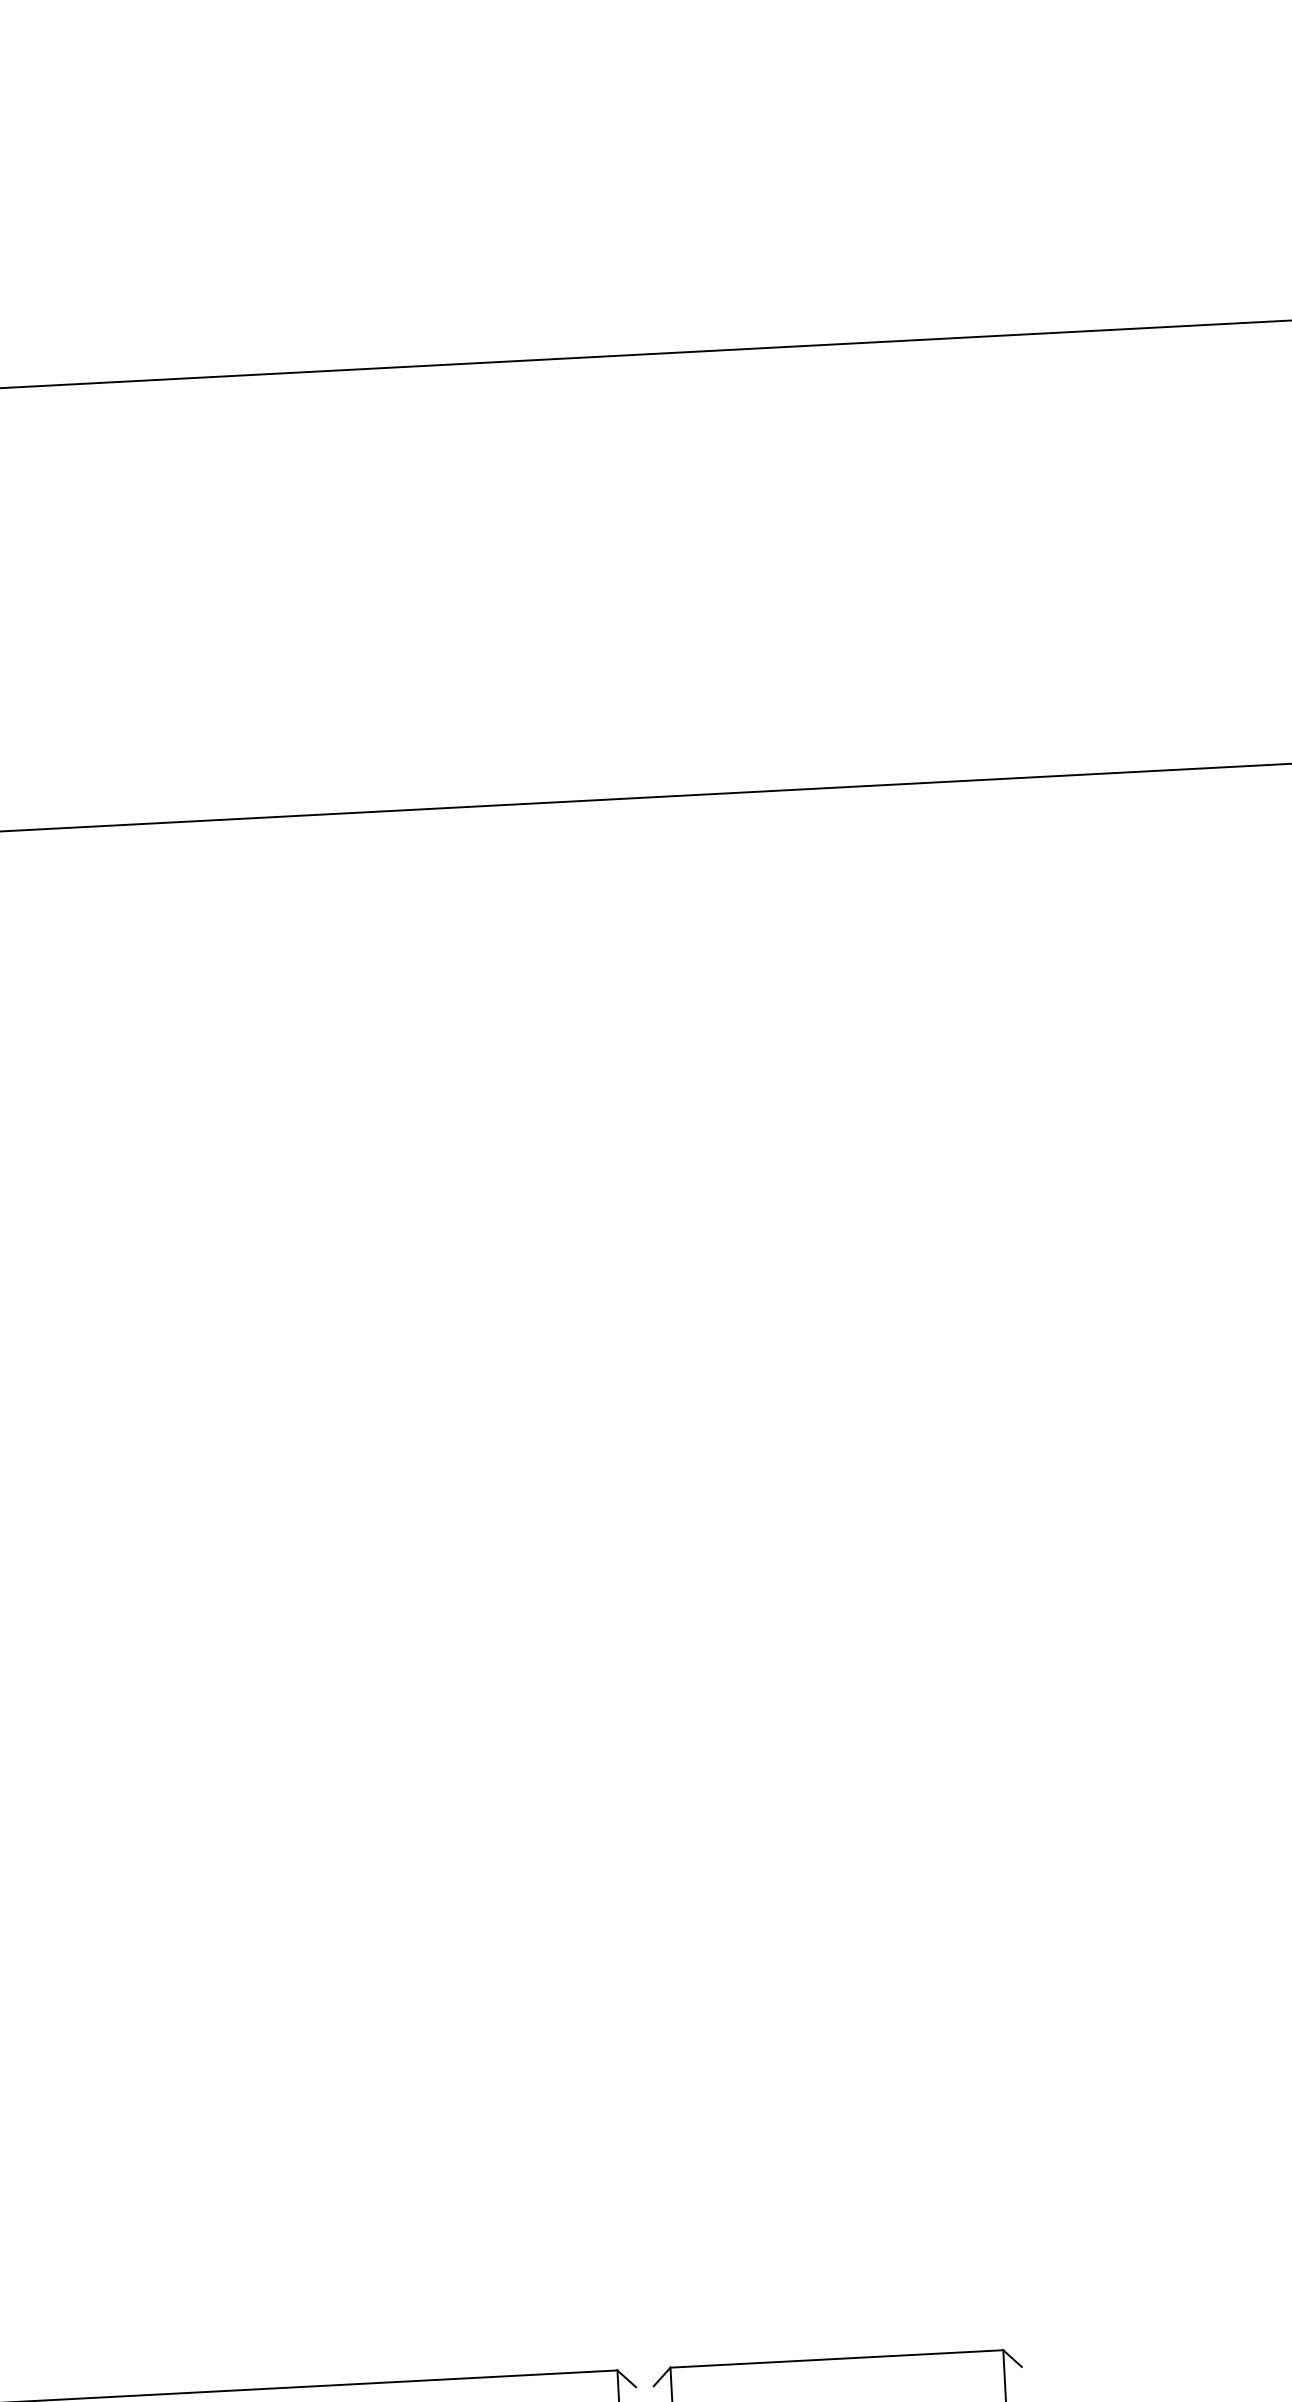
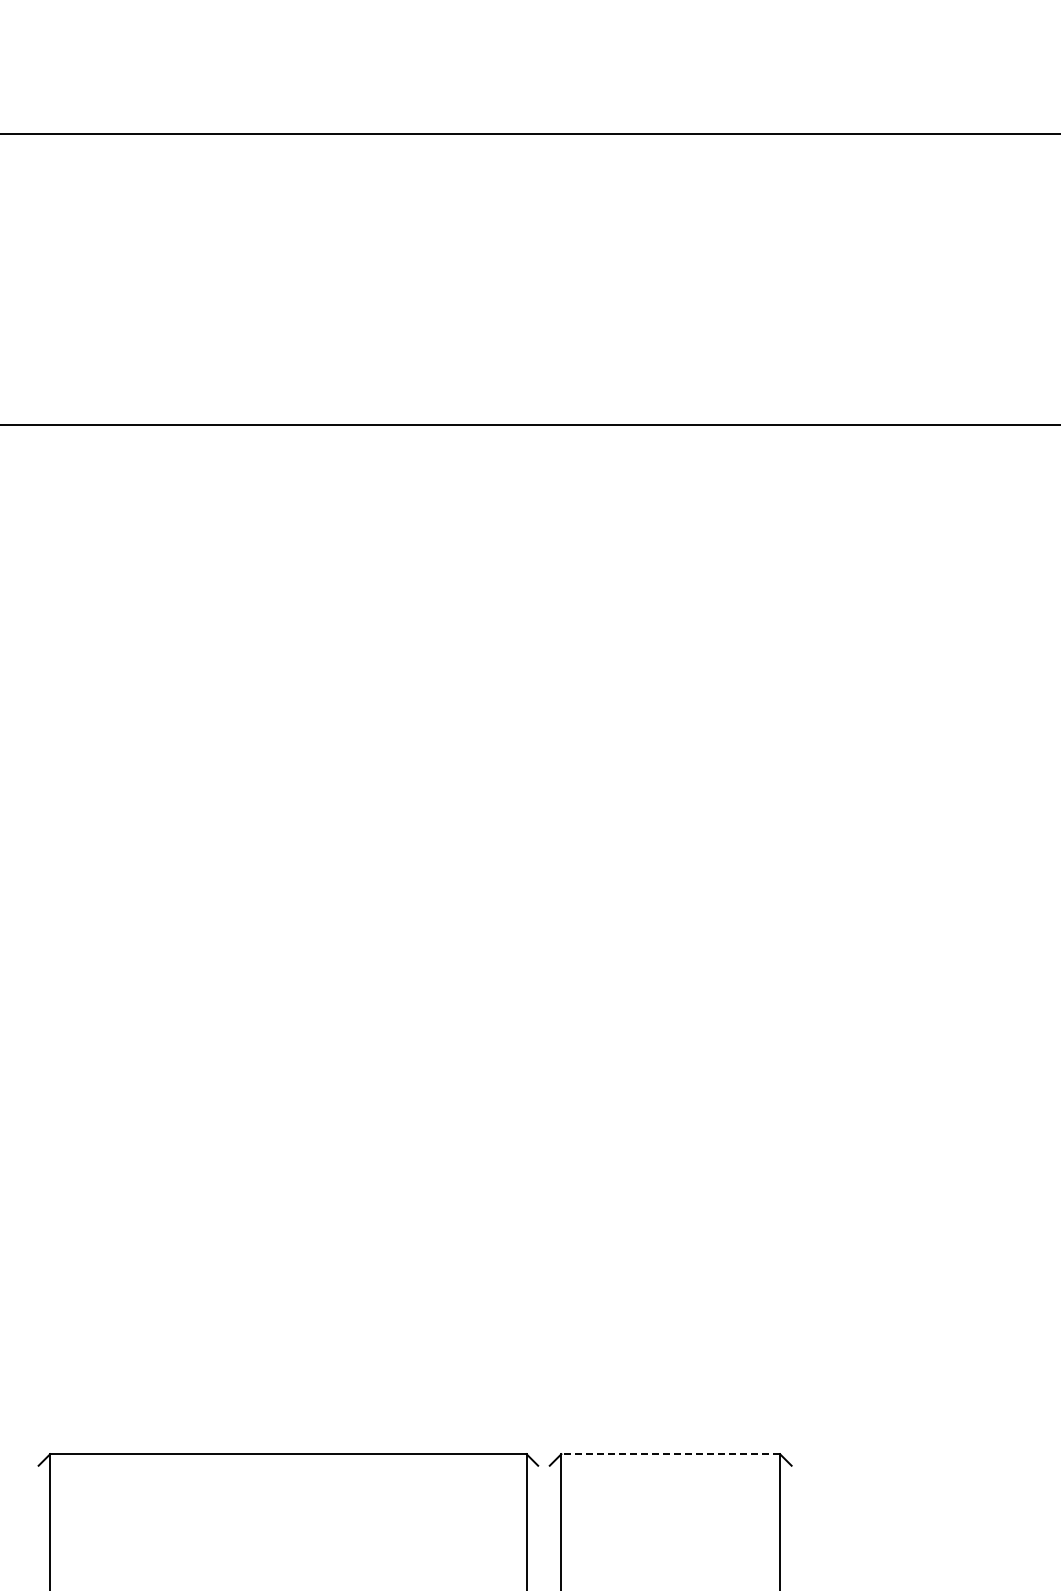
line: (836, 2359) -> (670, 1454), solid -> dashed

